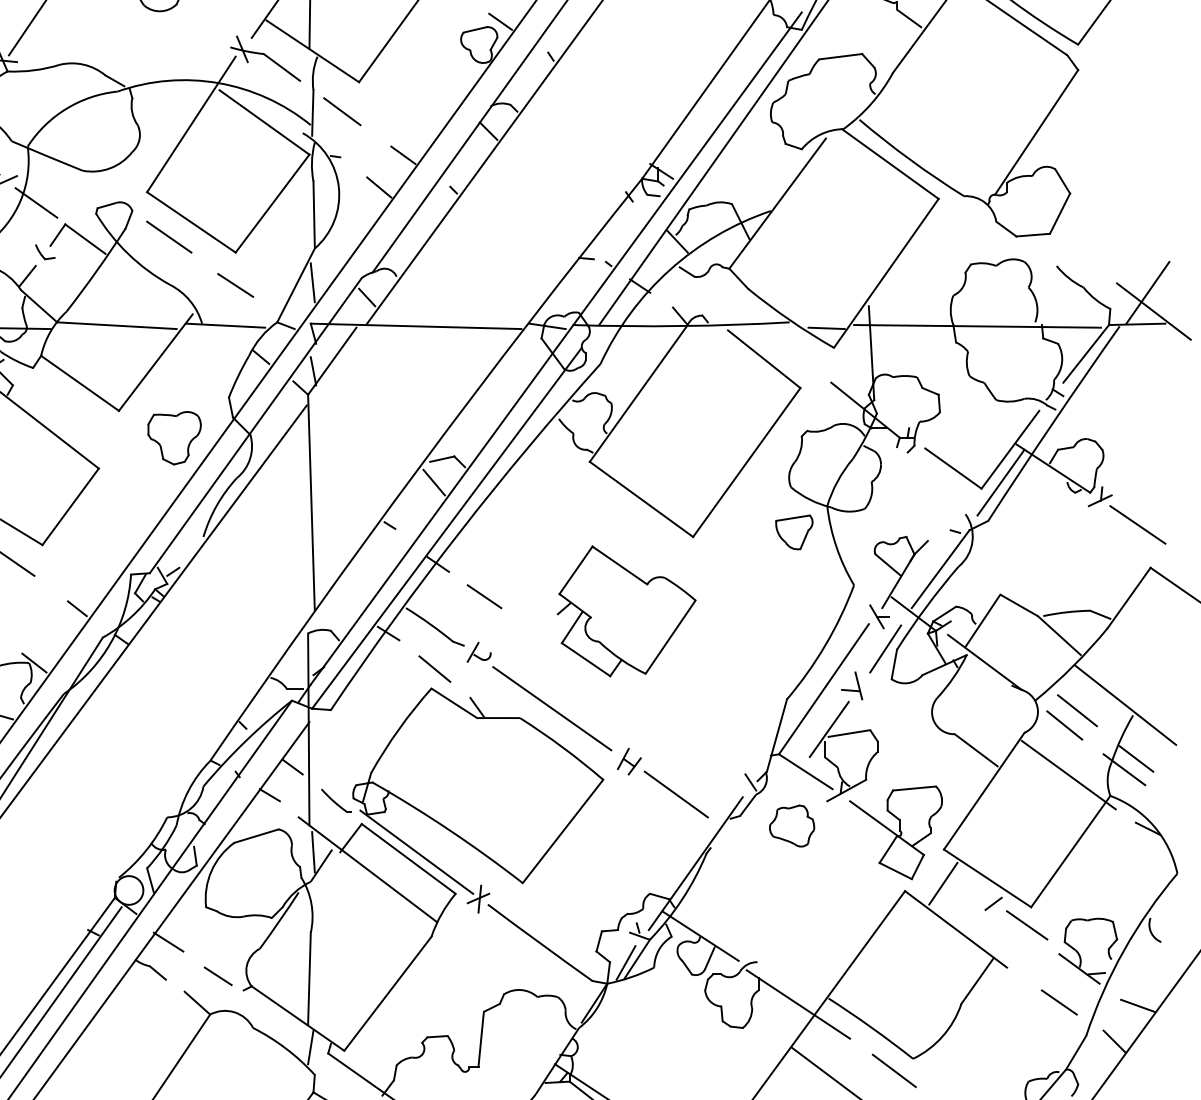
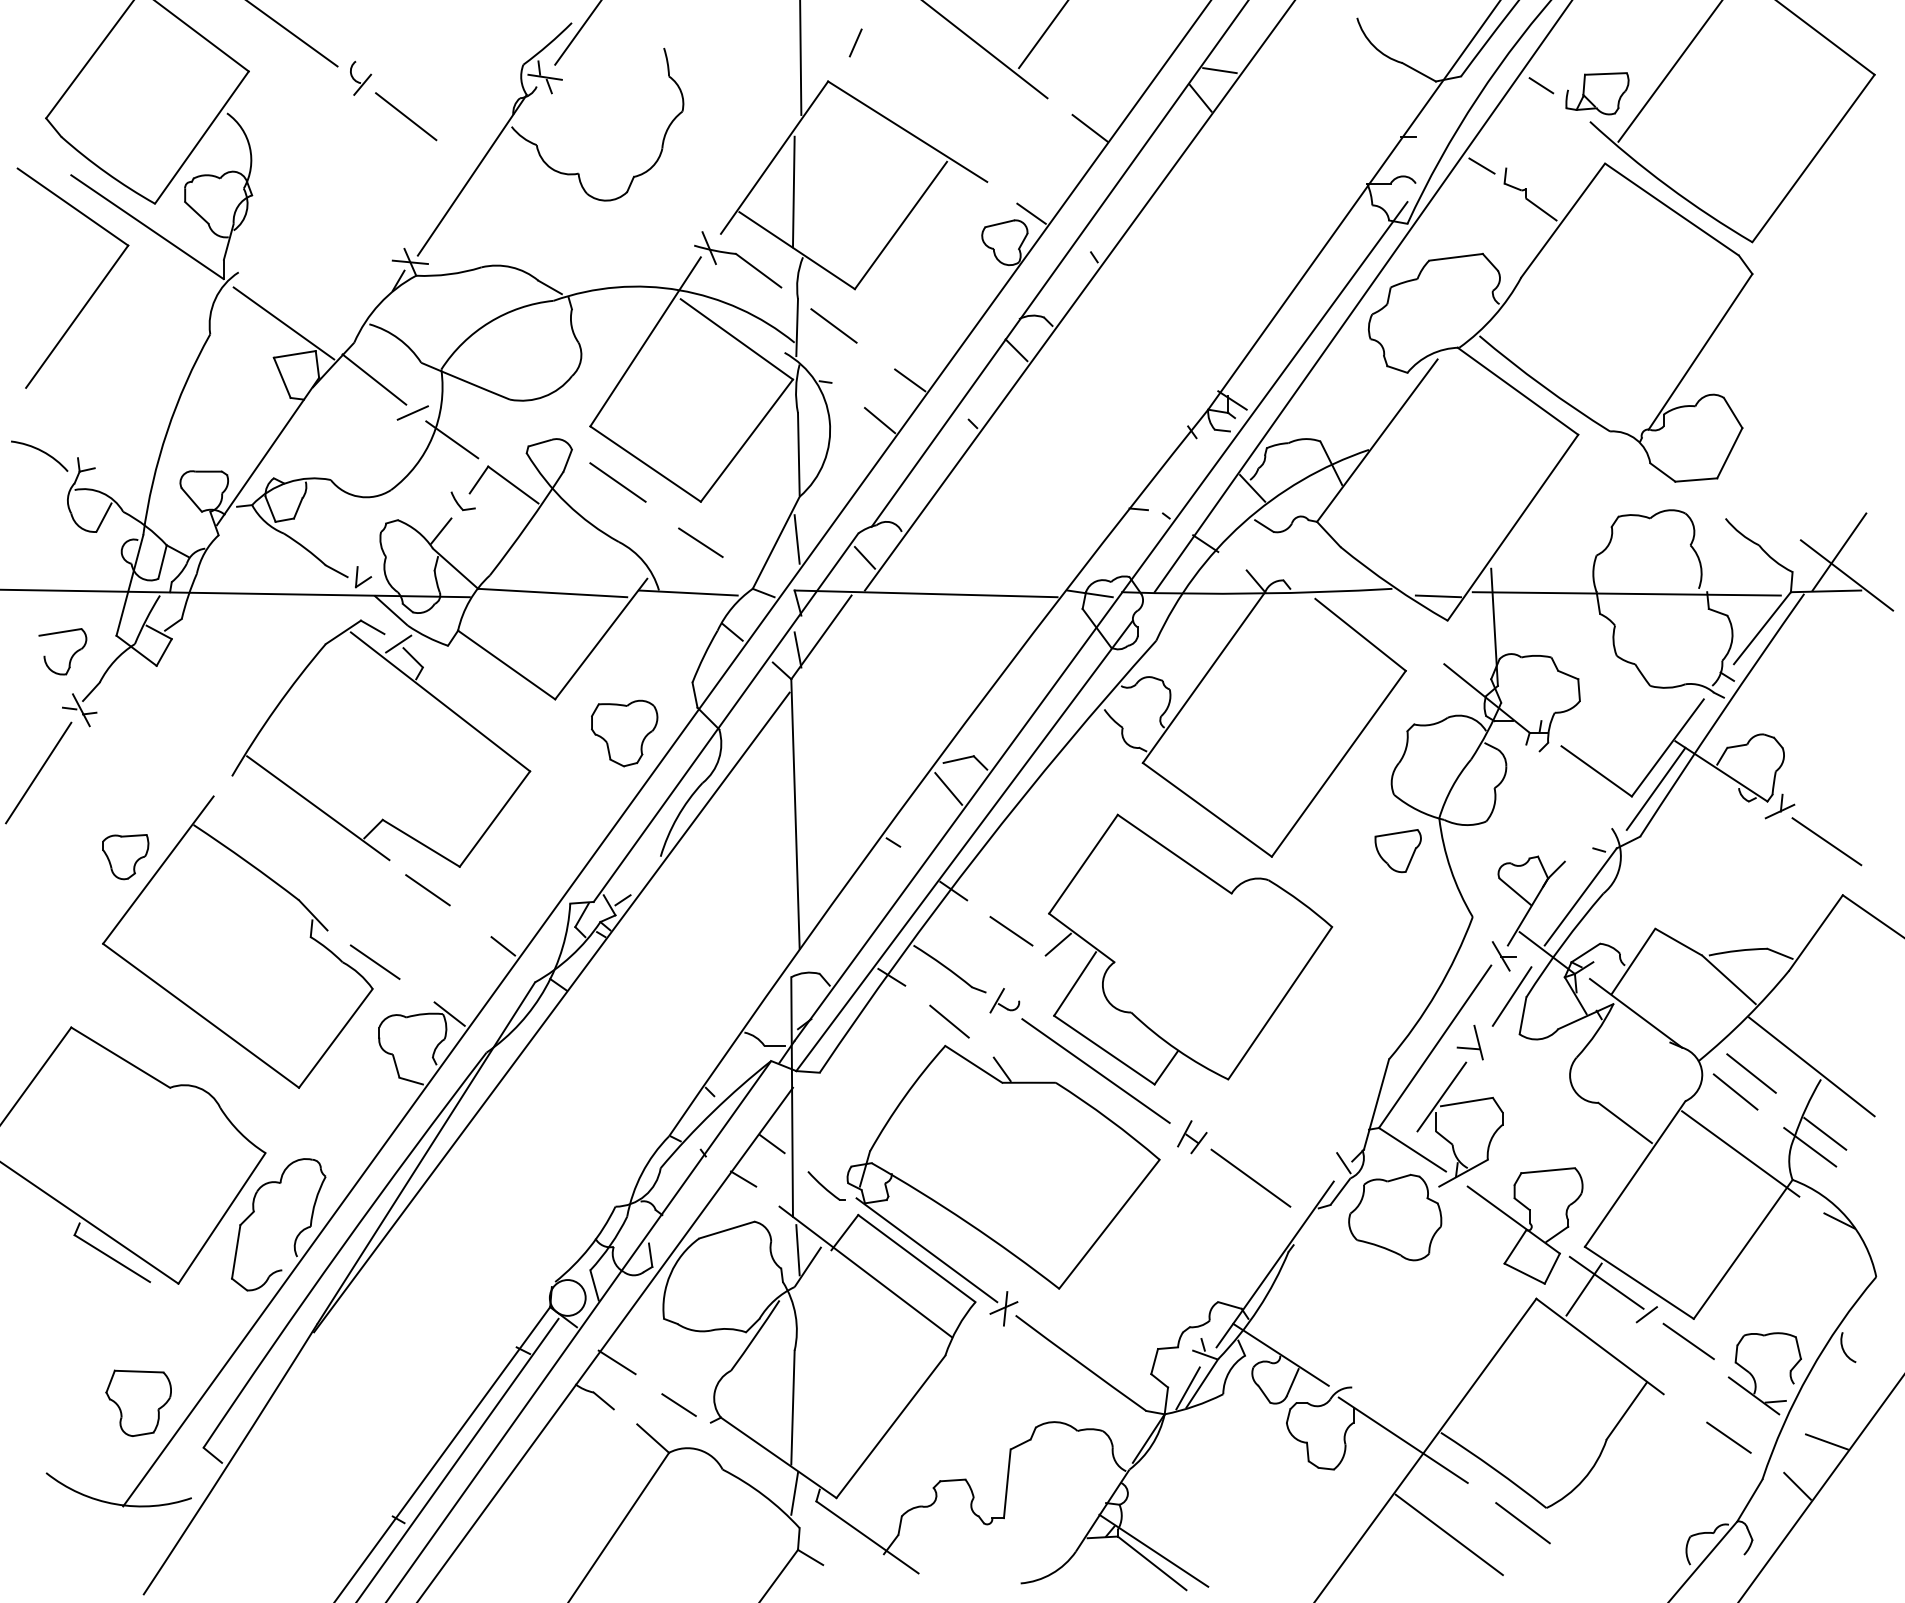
part: (626, 611) -> (1188, 949), size x1.67
part: (792, 826) -> (1395, 1217), size x1.67
line: (961, 878) -> (1606, 1282), added

